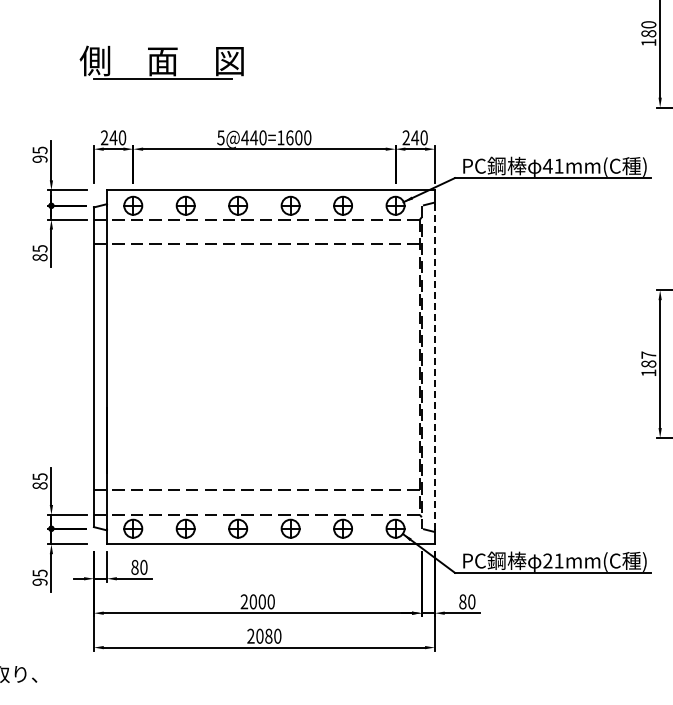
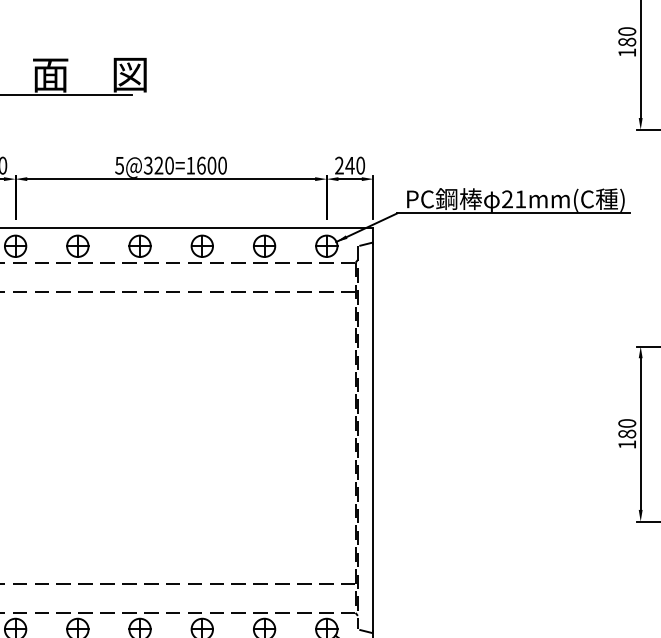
text: (249, 137) -> (153, 165), 5@440=1600 -> 5@320=1600
text: (547, 165) -> (507, 198), 41mm(C -> 21mm(C
text: (648, 354) -> (626, 422), 187 -> 180
line: (434, 366) -> (372, 436), dashed -> solid

